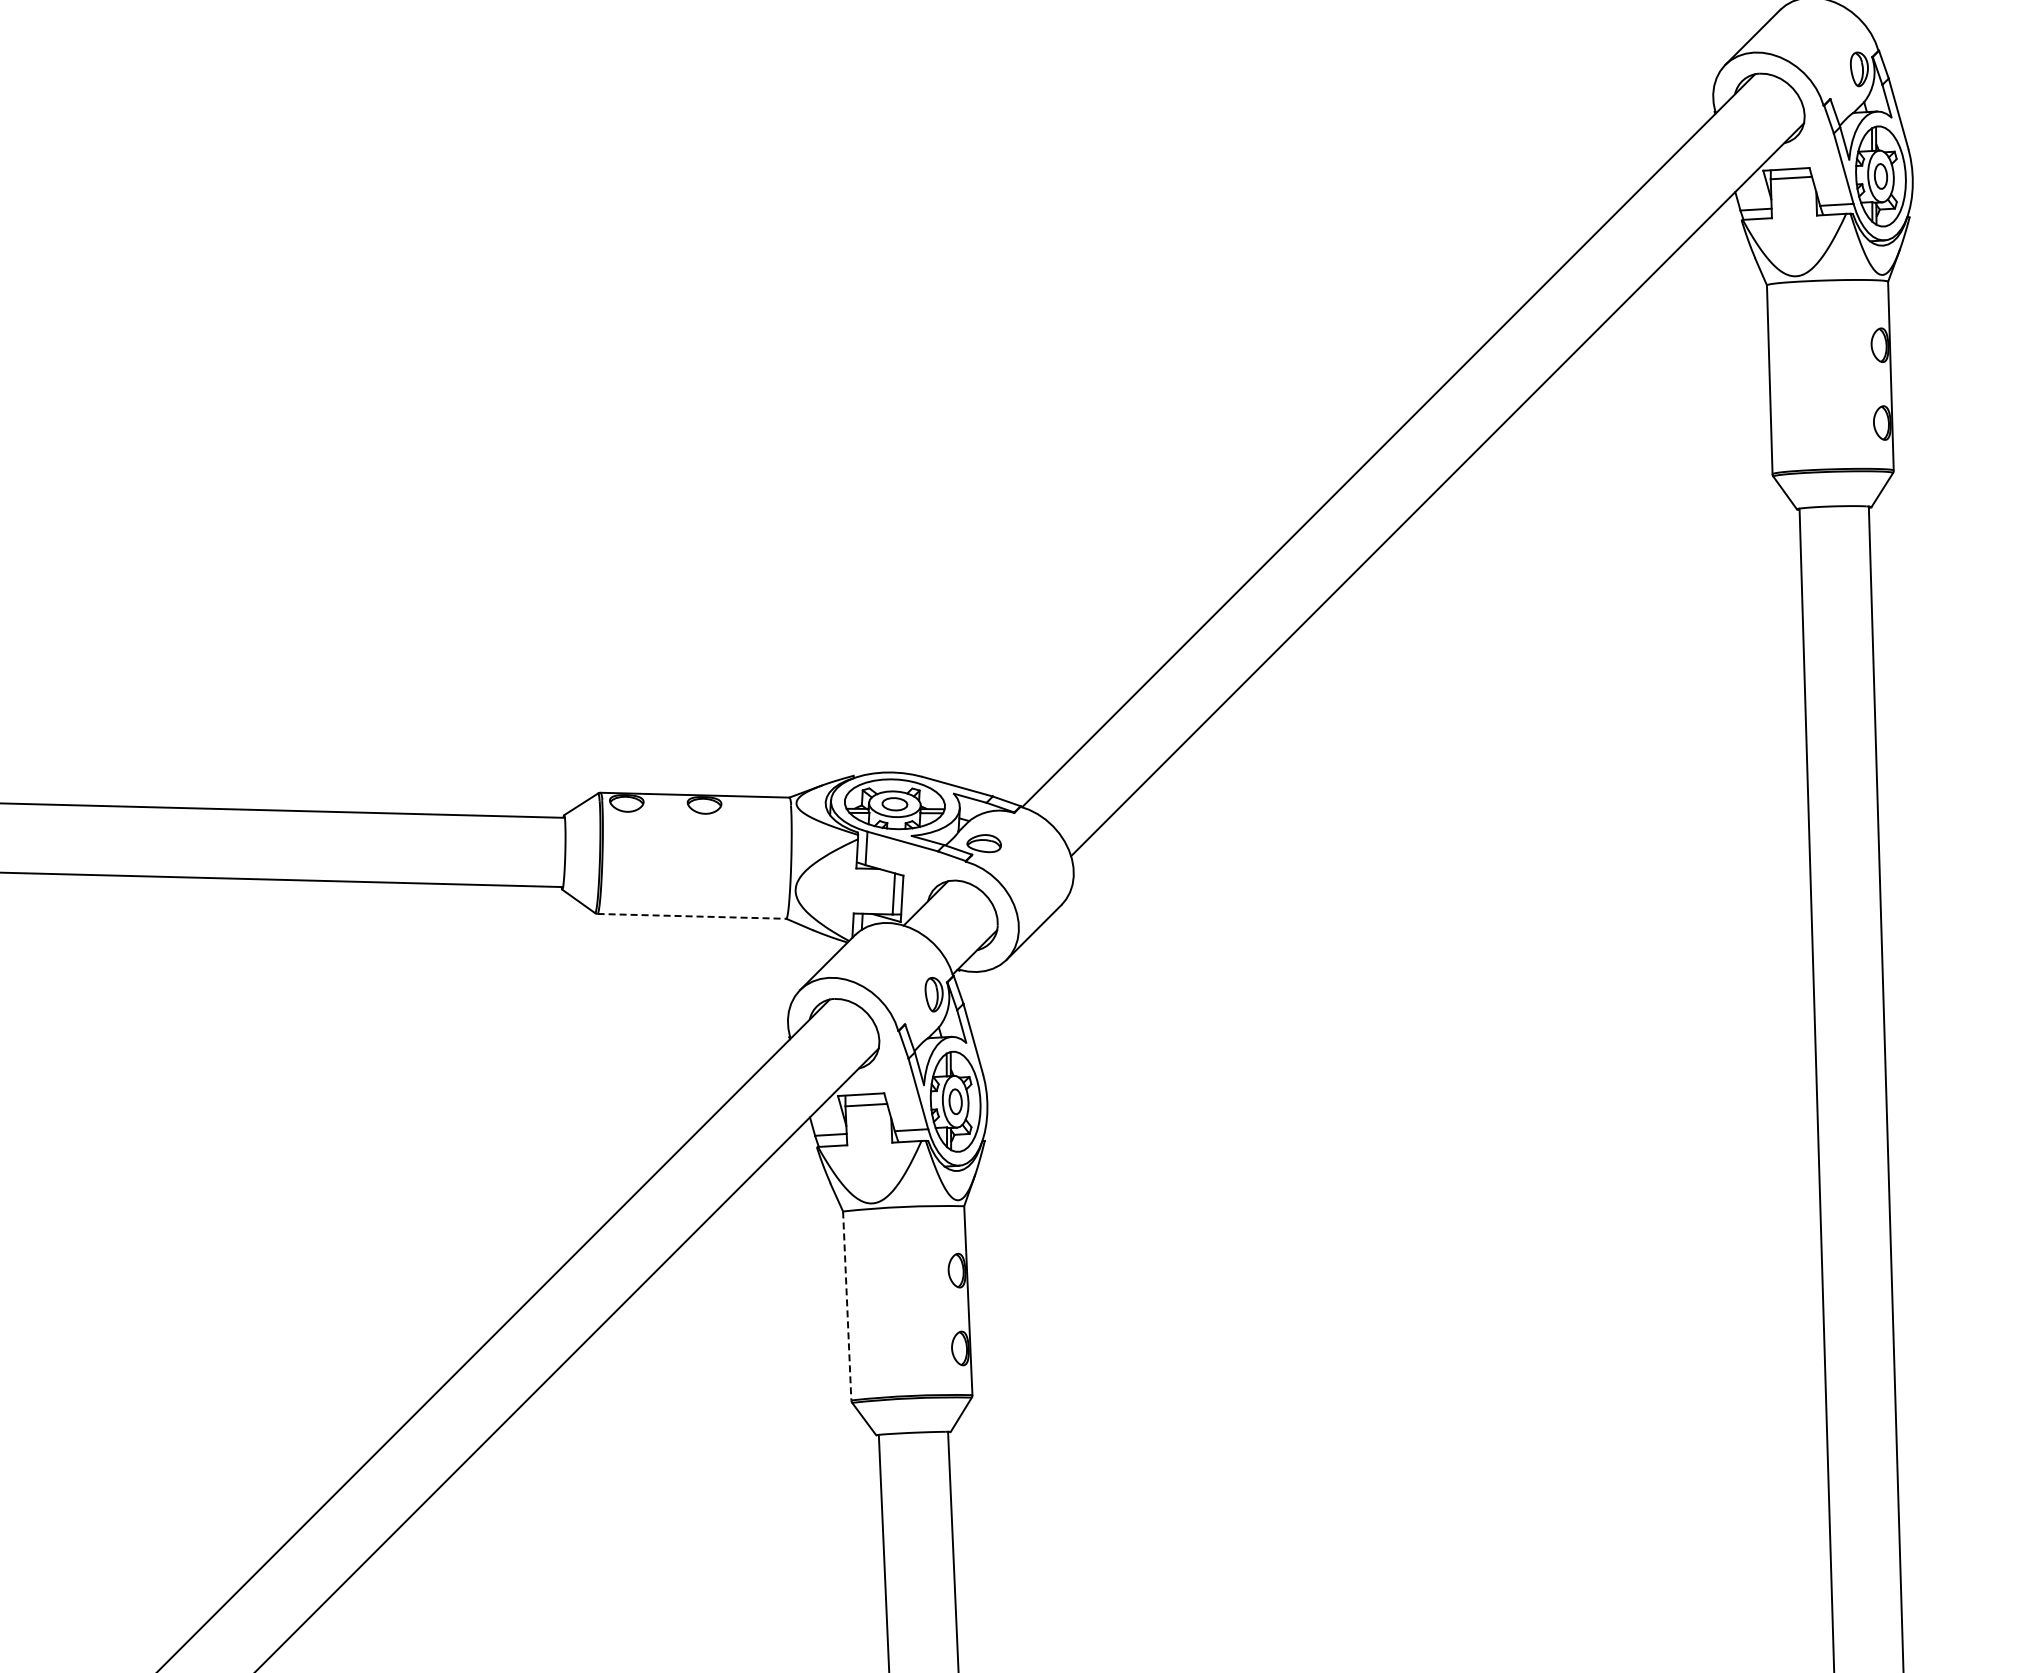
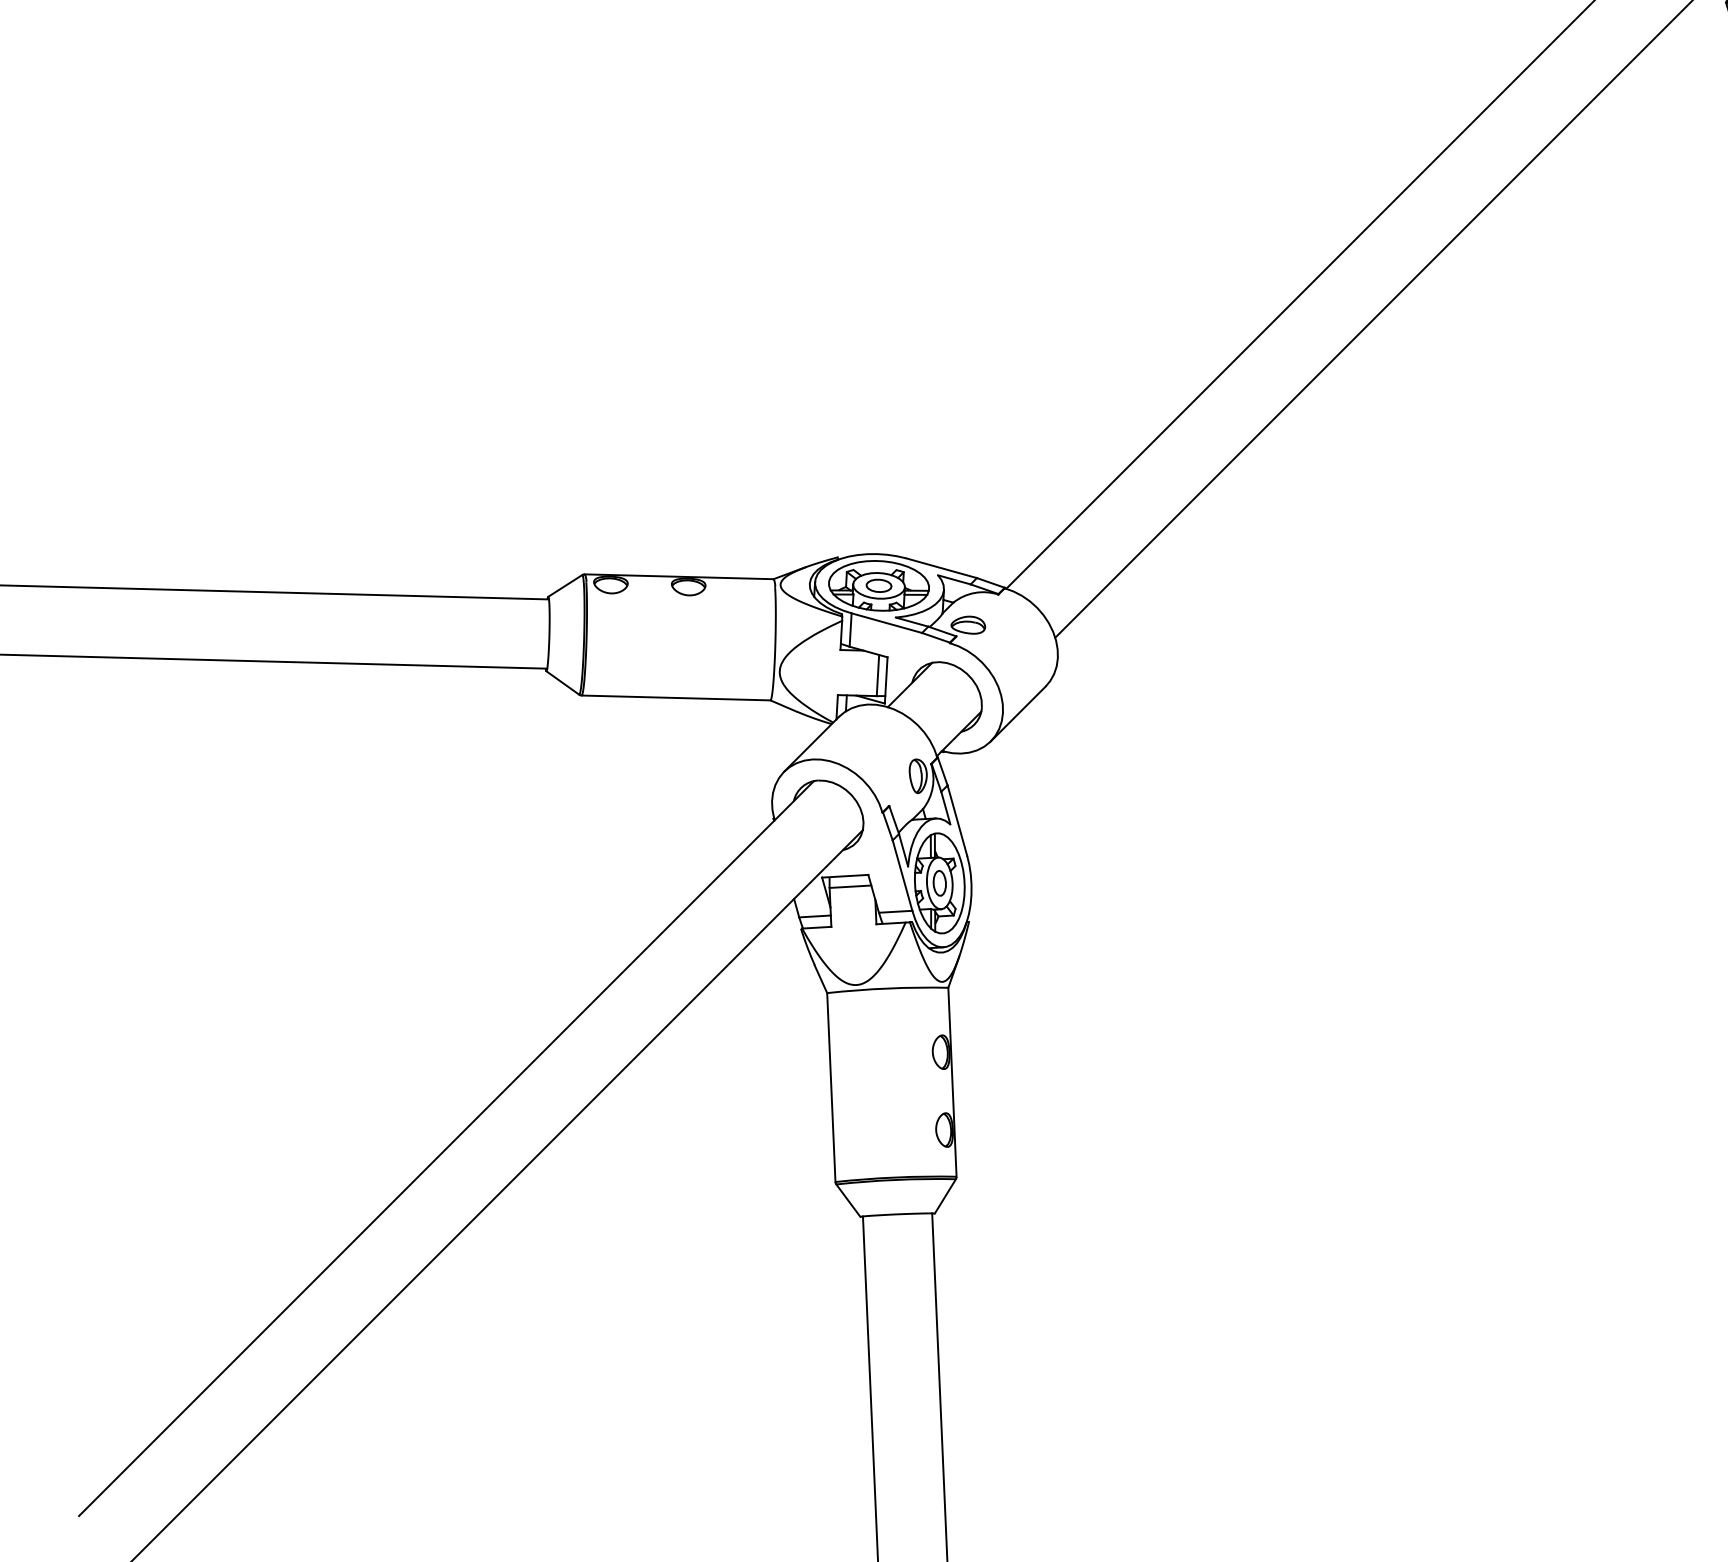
line: (692, 916) -> (676, 698), dashed -> solid
line: (847, 1305) -> (831, 1087), dashed -> solid

